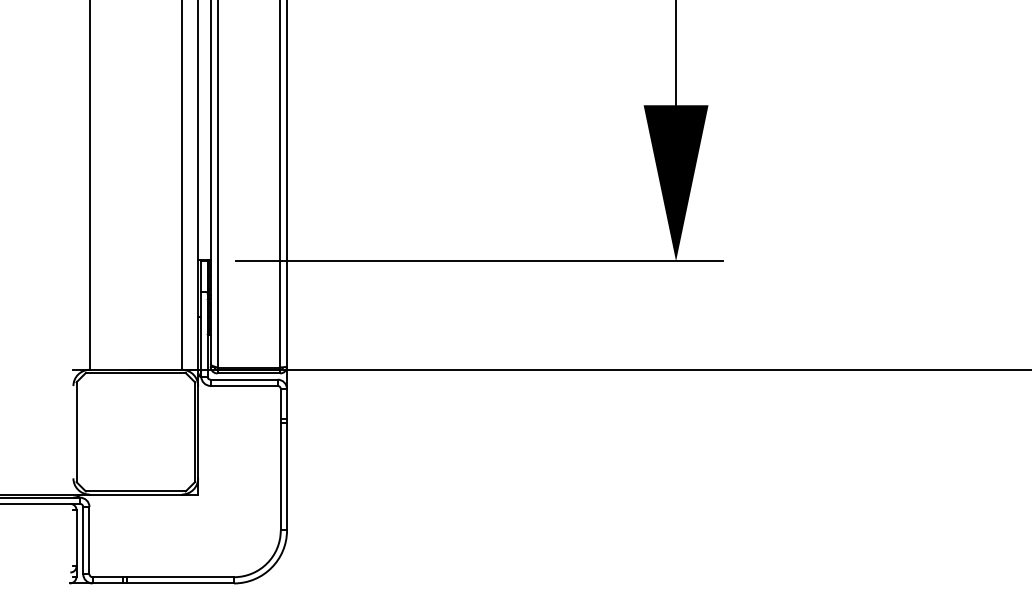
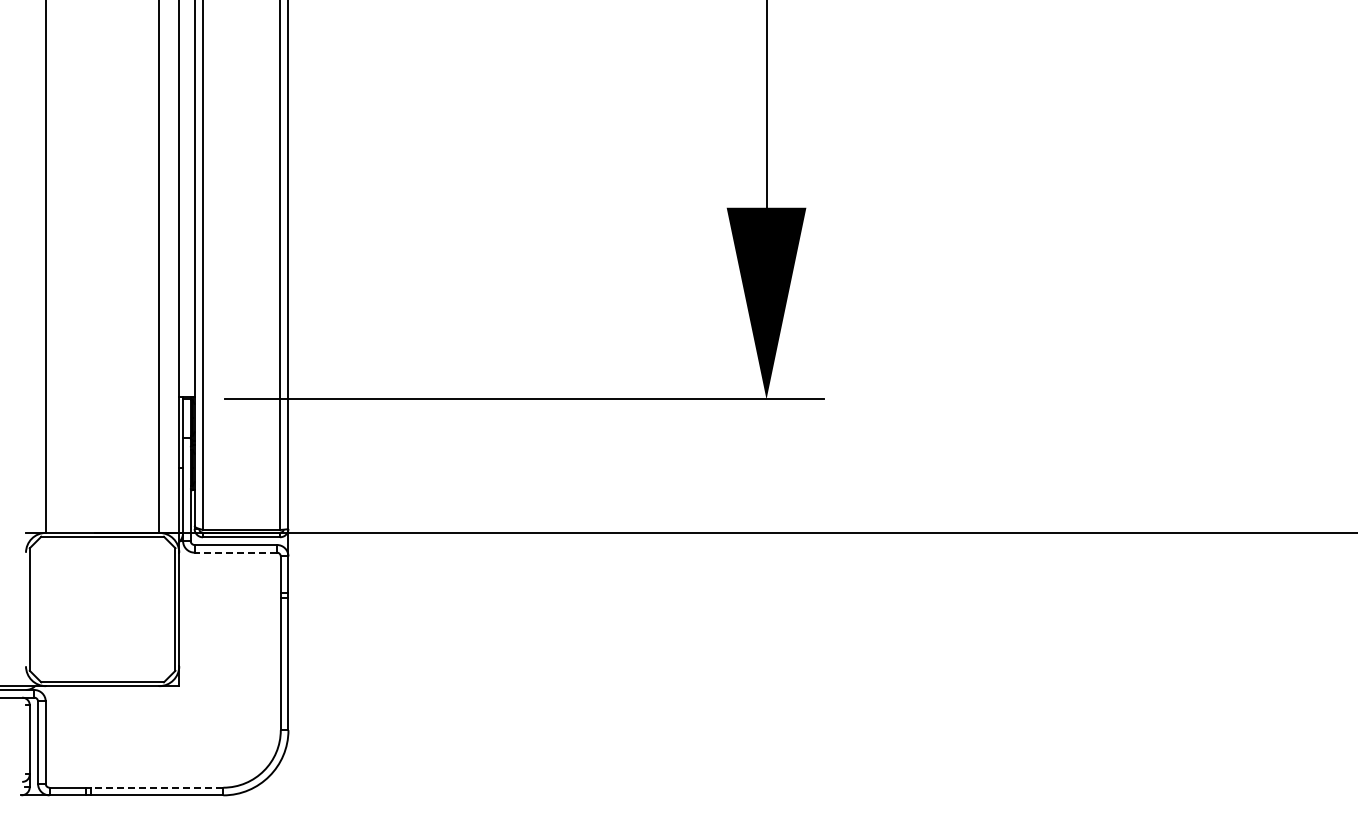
line: (243, 385) -> (235, 552), solid -> dashed
line: (180, 577) -> (157, 787), solid -> dashed

